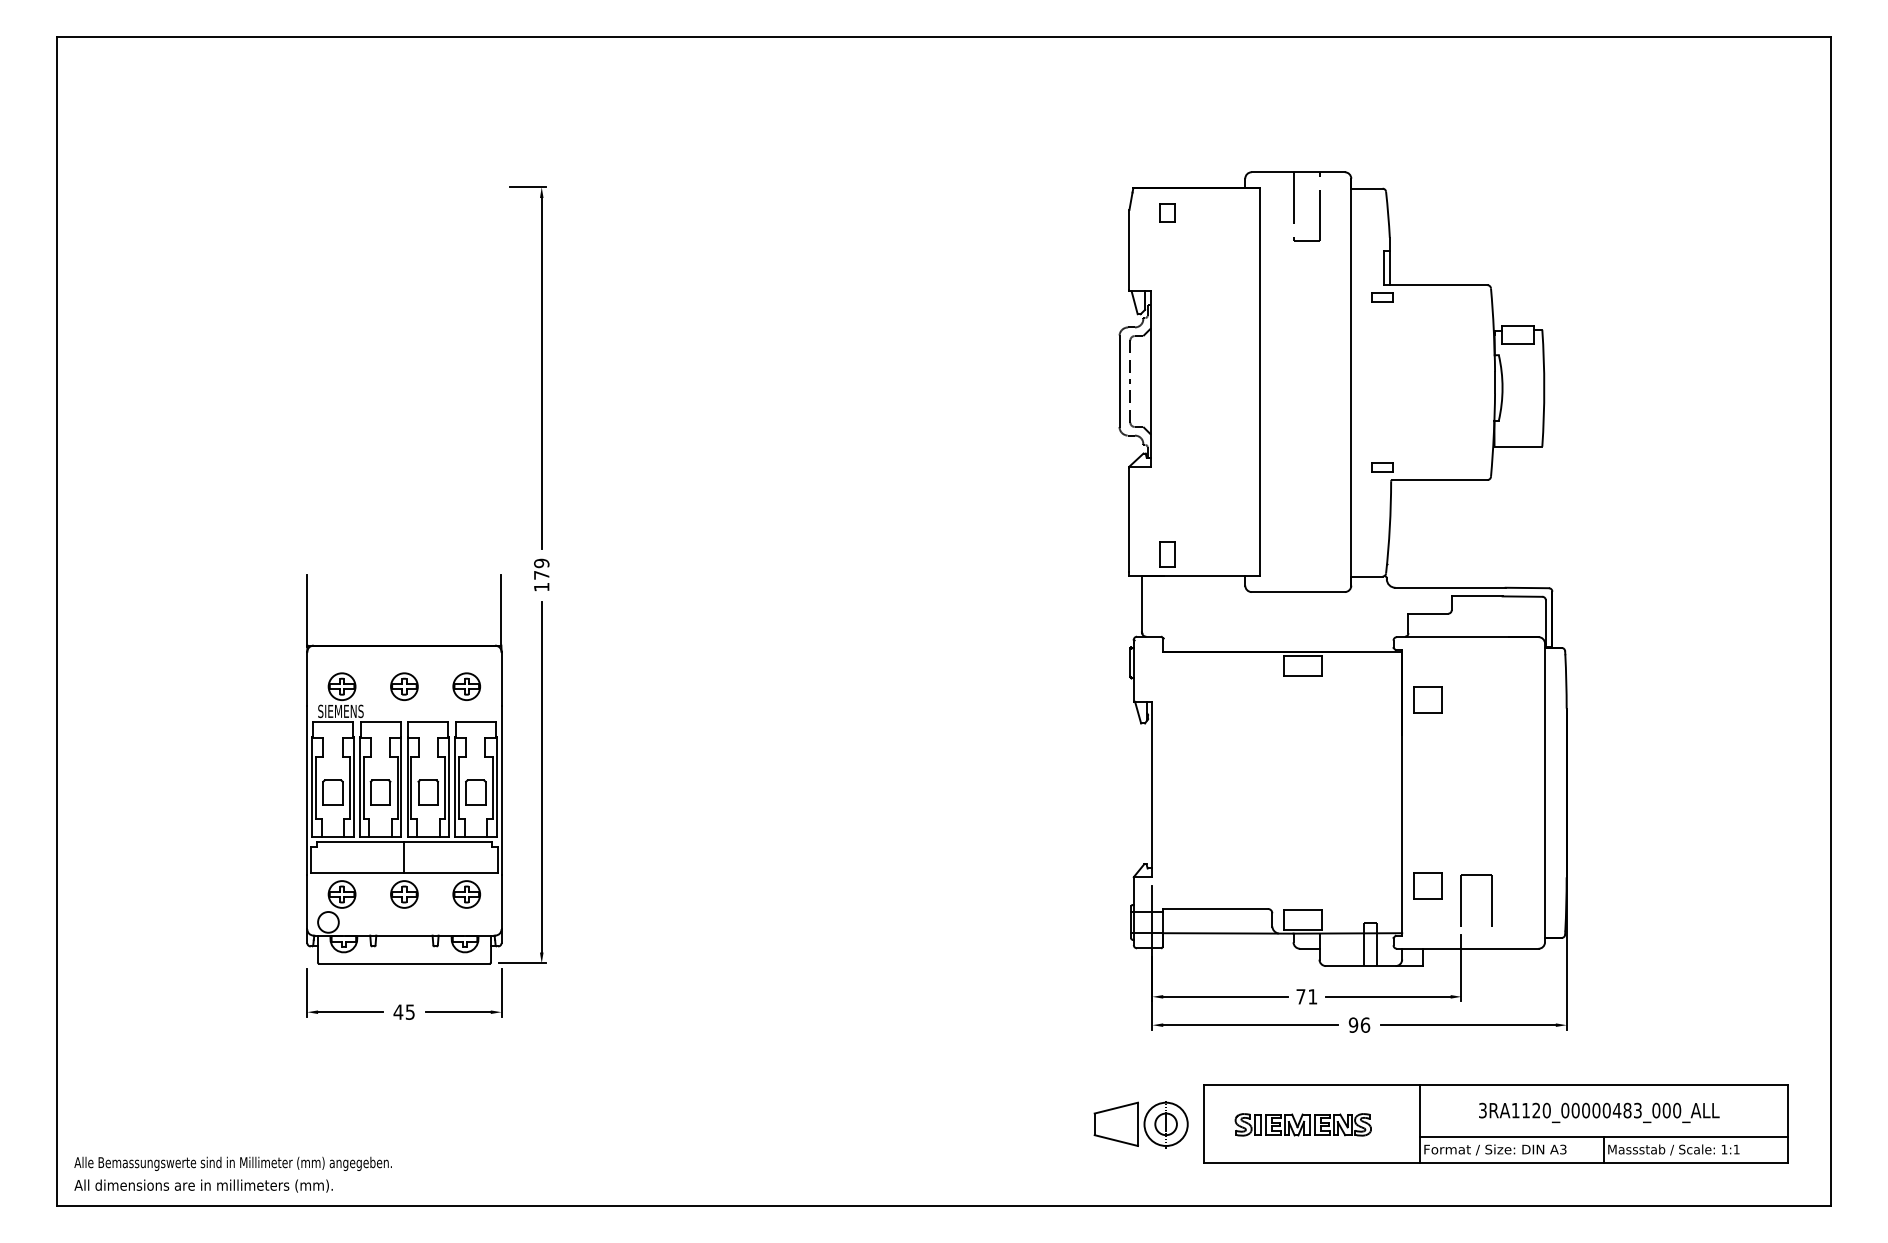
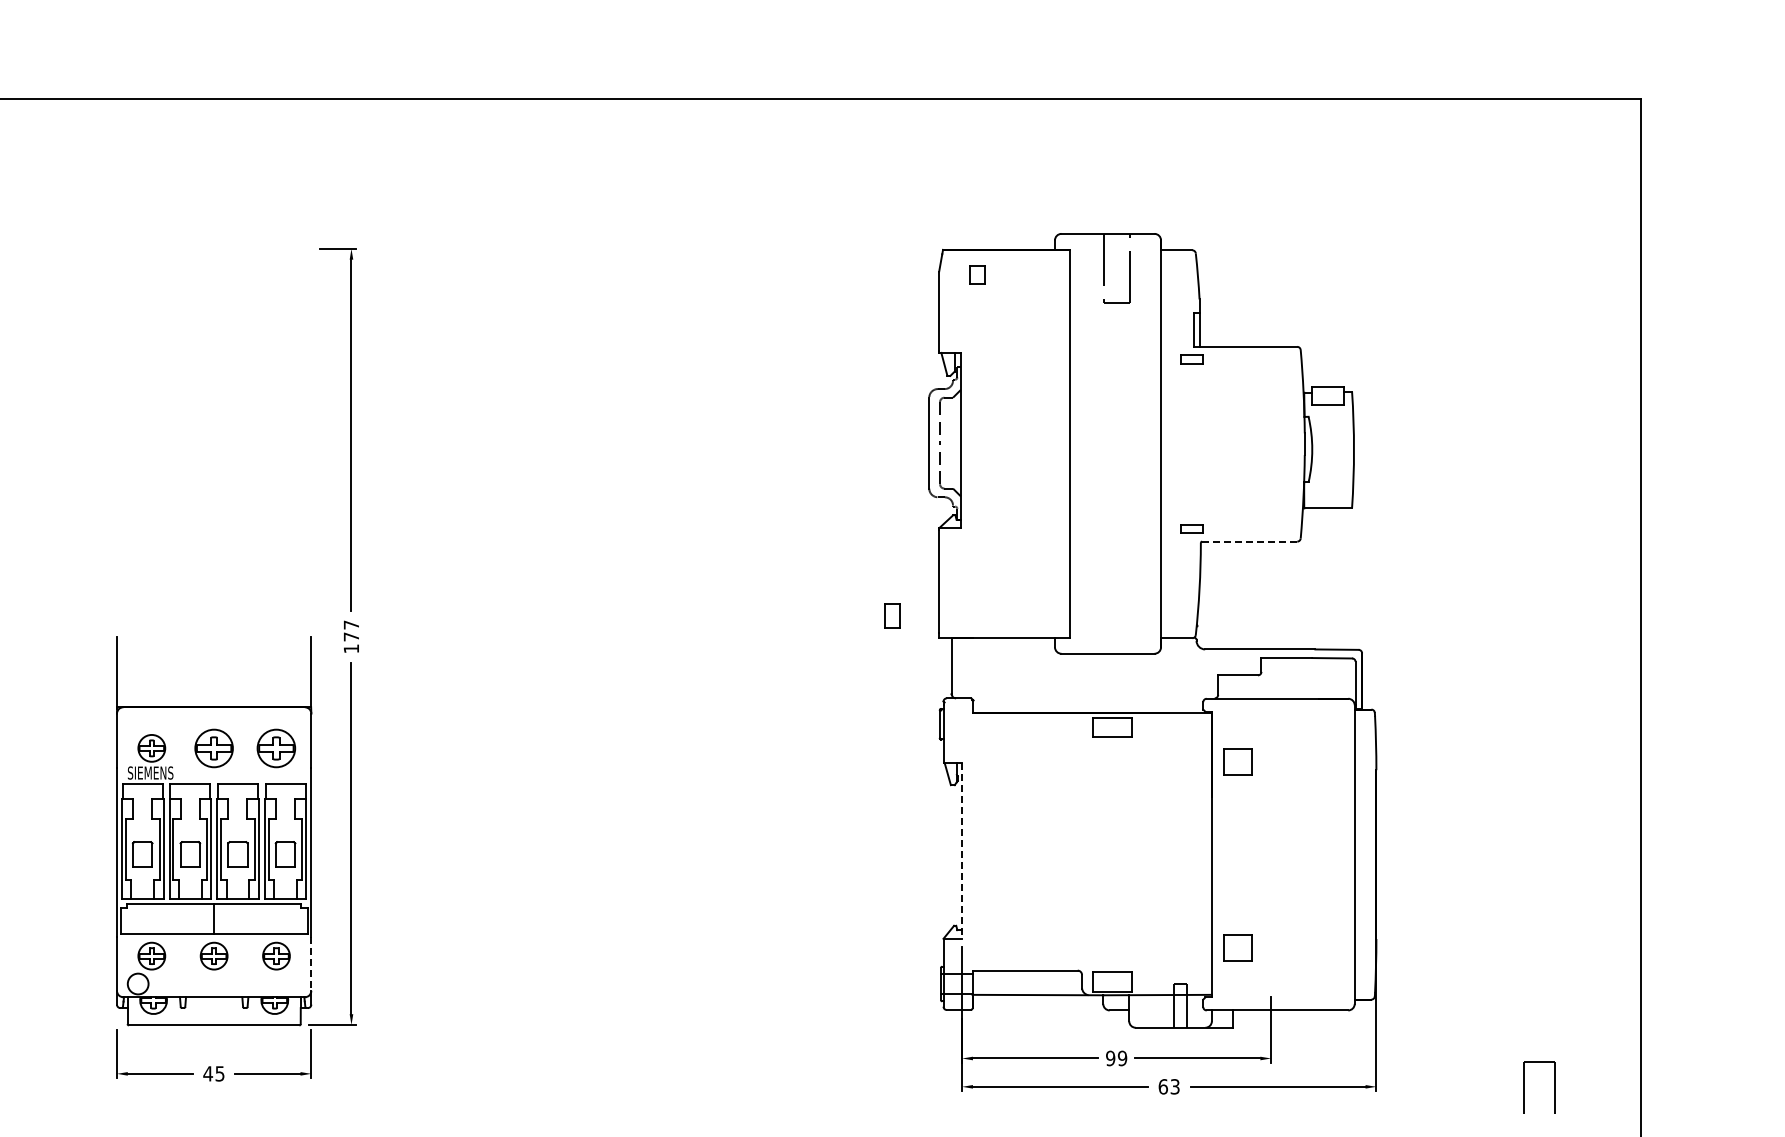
line: (1439, 480) -> (1249, 542), solid -> dashed
part: (1167, 554) -> (892, 616), moved
text: (541, 563) -> (351, 625), 179 -> 177
part: (404, 686) -> (214, 748), size x1.4
part: (466, 686) -> (276, 748), size x1.4
line: (1152, 789) -> (962, 851), solid -> dashed
part: (1461, 900) -> (1524, 1087), moved
line: (501, 902) -> (311, 964), solid -> dashed
text: (1306, 996) -> (1116, 1058), 71 -> 99
text: (1359, 1024) -> (1169, 1086), 96 -> 63

